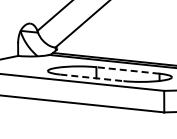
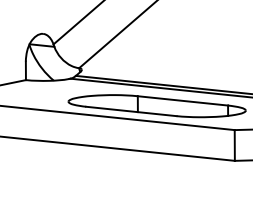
line: (127, 70) -> (182, 100), dashed -> solid
line: (91, 77) -> (130, 110), dashed -> solid

